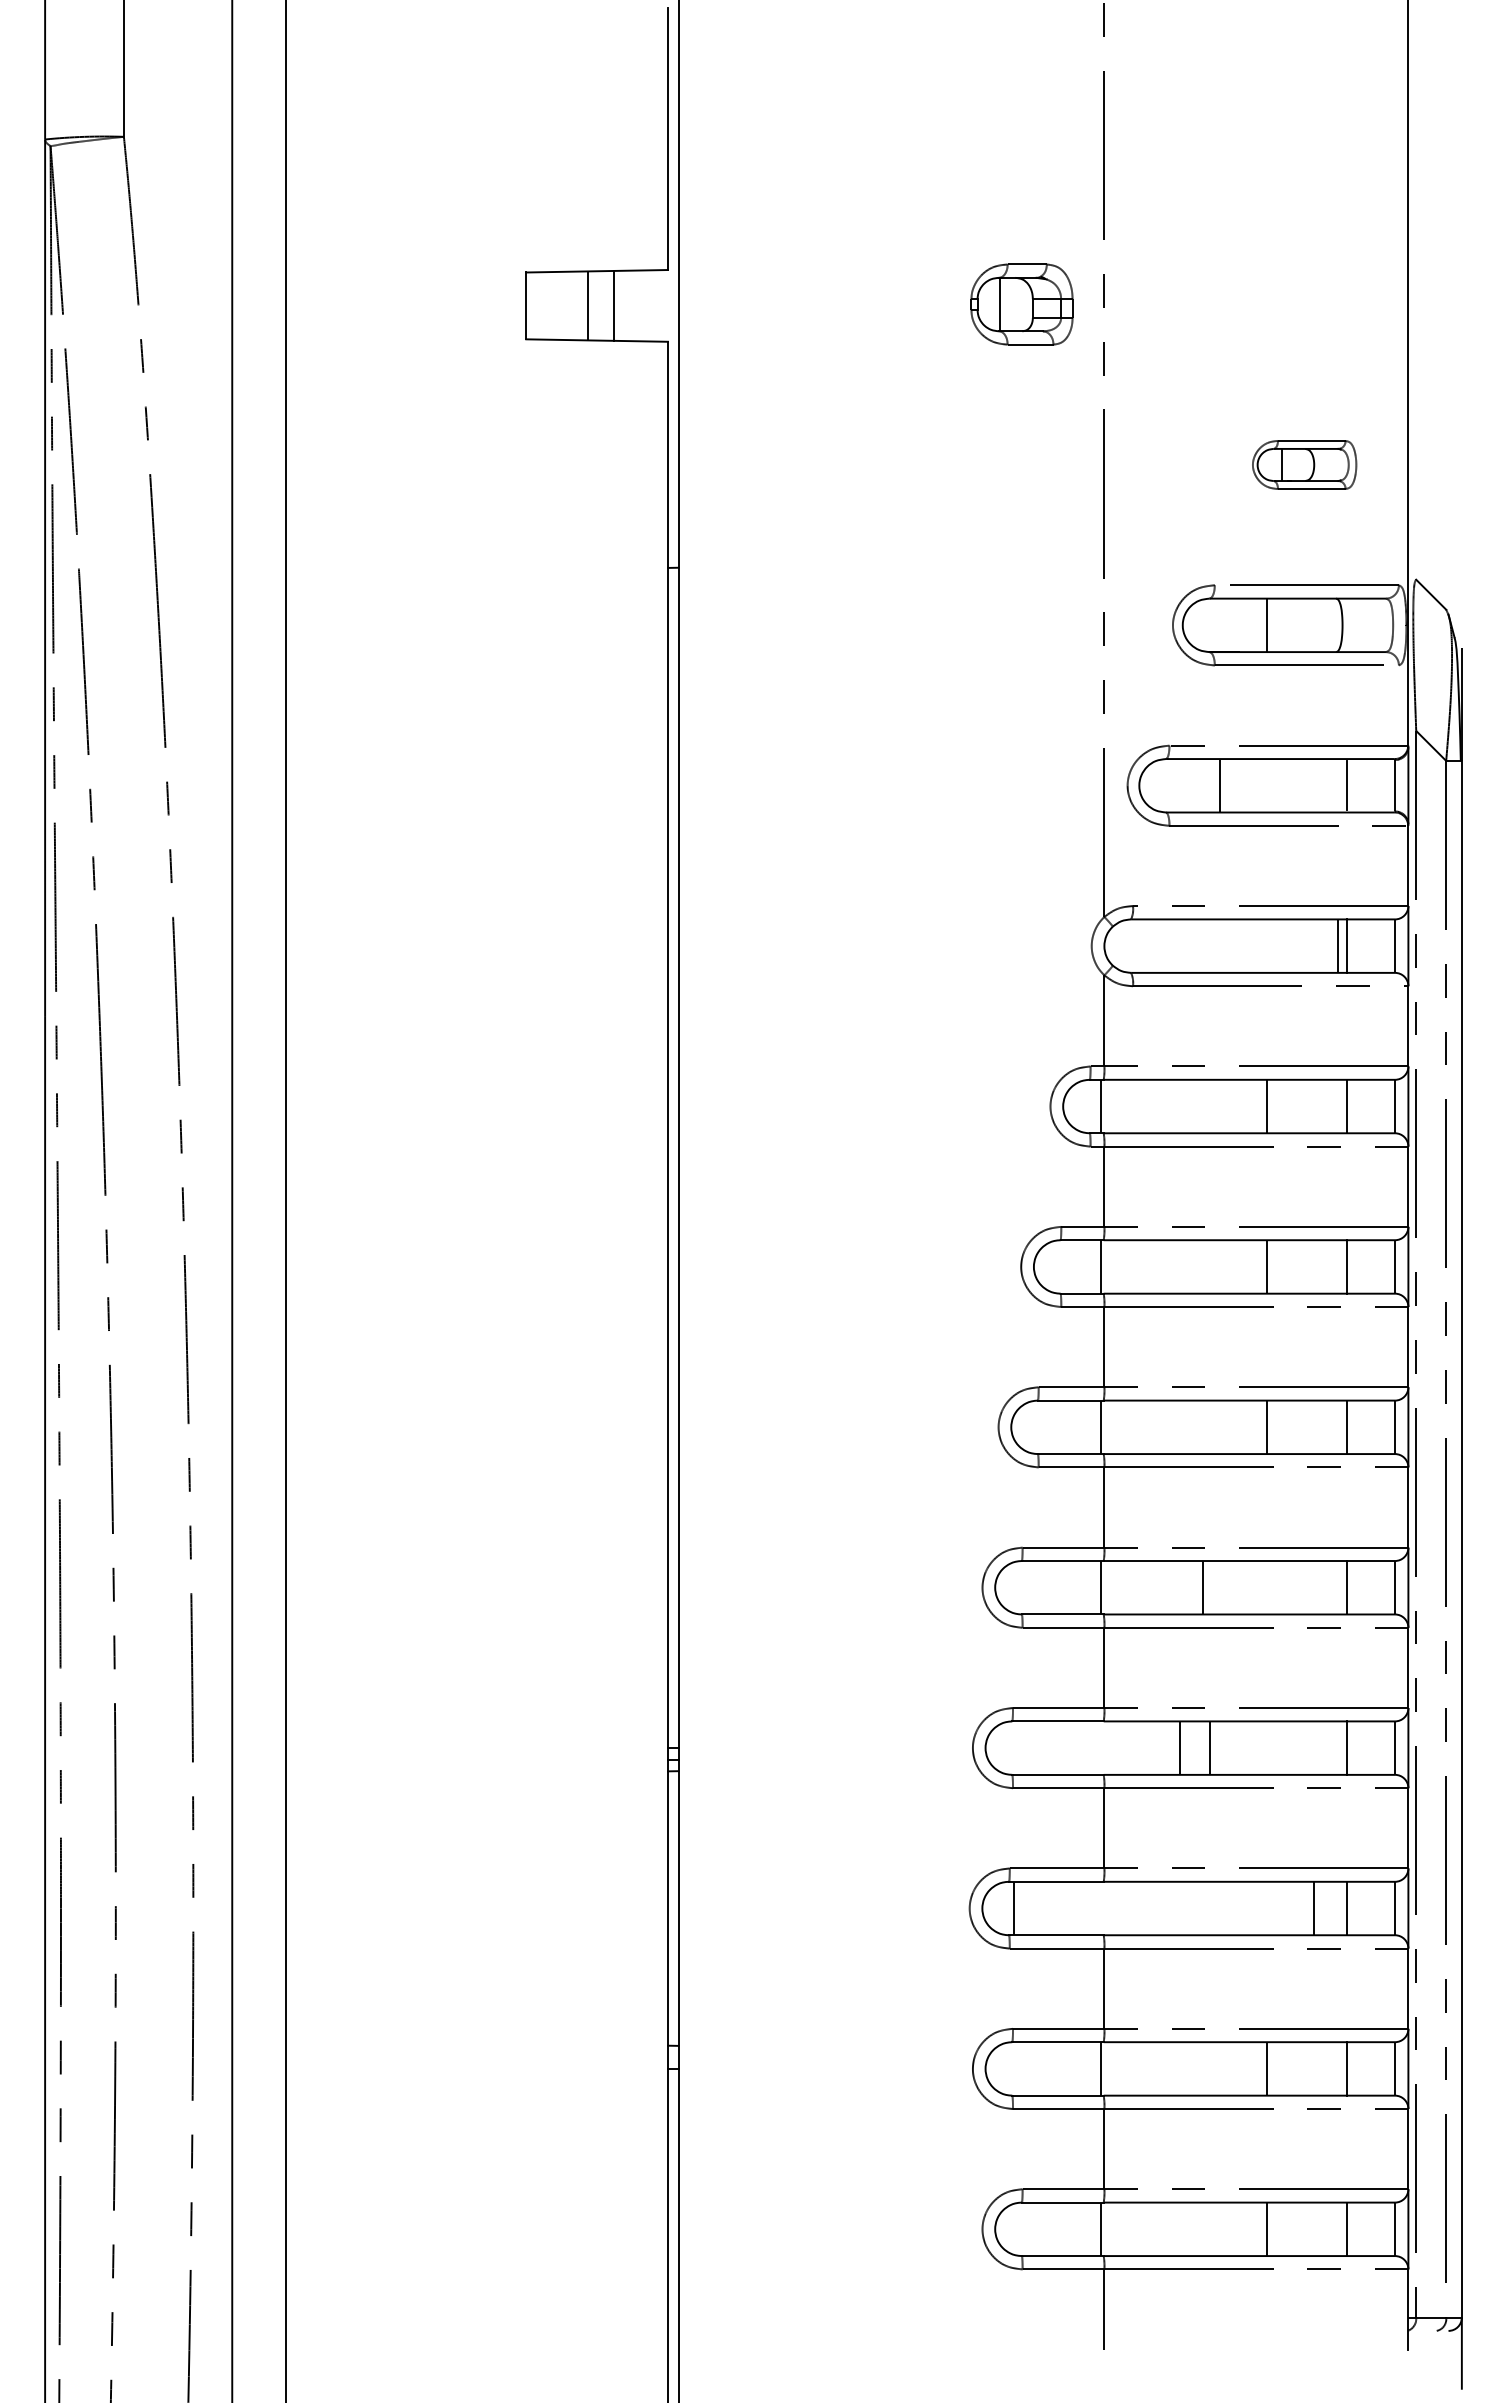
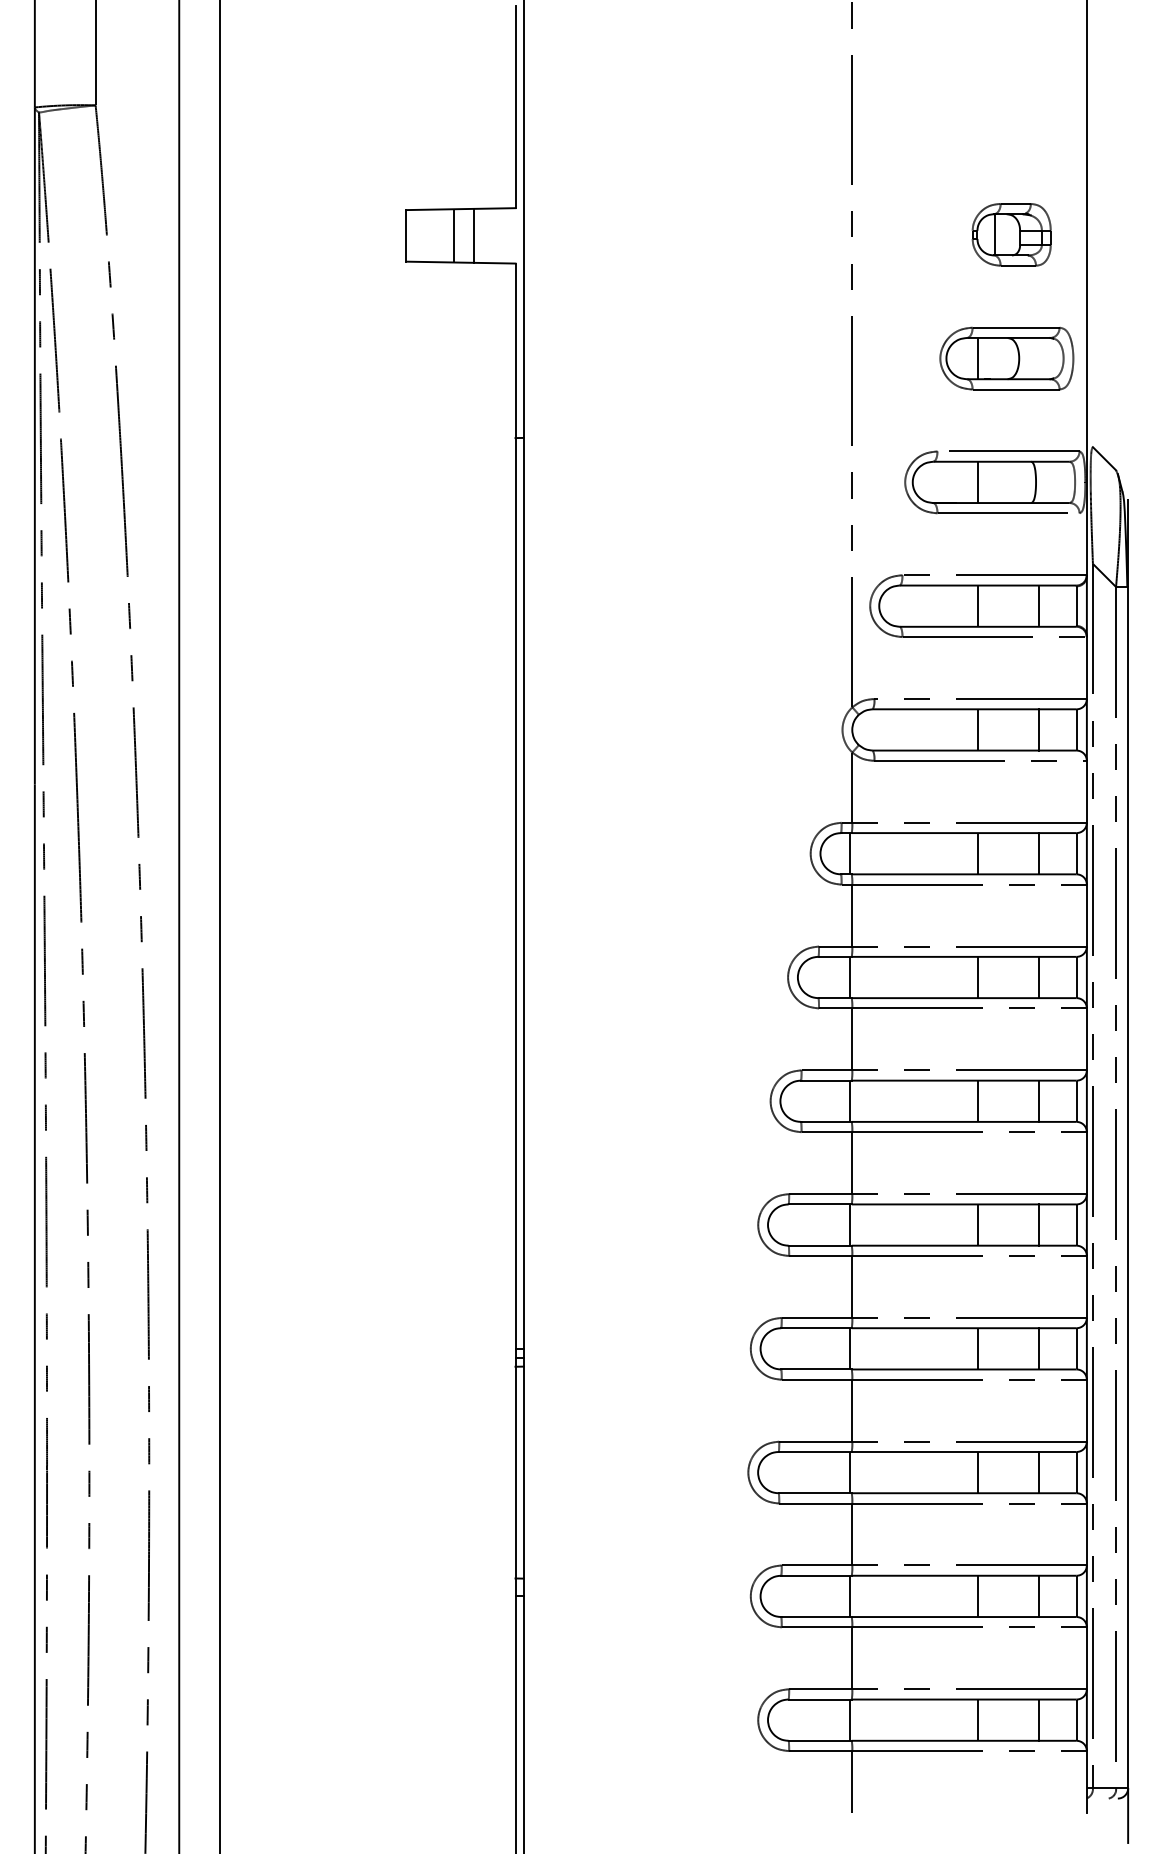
part: (1021, 304) -> (1011, 234), moved
part: (1304, 464) -> (1006, 358), size x1.67
line: (1220, 785) -> (978, 605), moved
line: (1338, 945) -> (978, 729), moved
line: (1203, 1587) -> (978, 1224), moved
line: (1180, 1747) -> (850, 1348), moved
line: (1210, 1747) -> (978, 1348), moved
line: (1014, 1908) -> (850, 1472), moved
line: (1314, 1908) -> (978, 1472), moved

